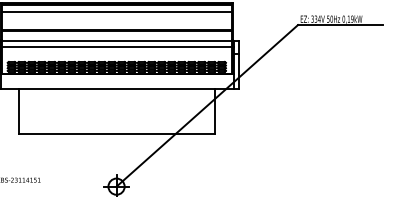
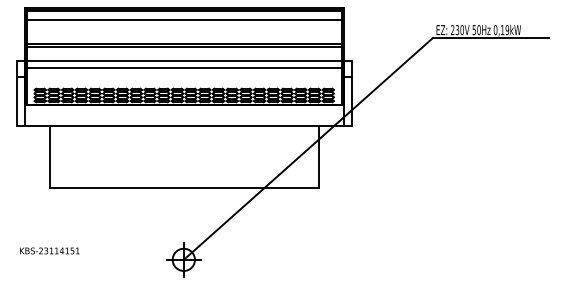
text: (316, 19) -> (457, 30), 334V -> 230V

